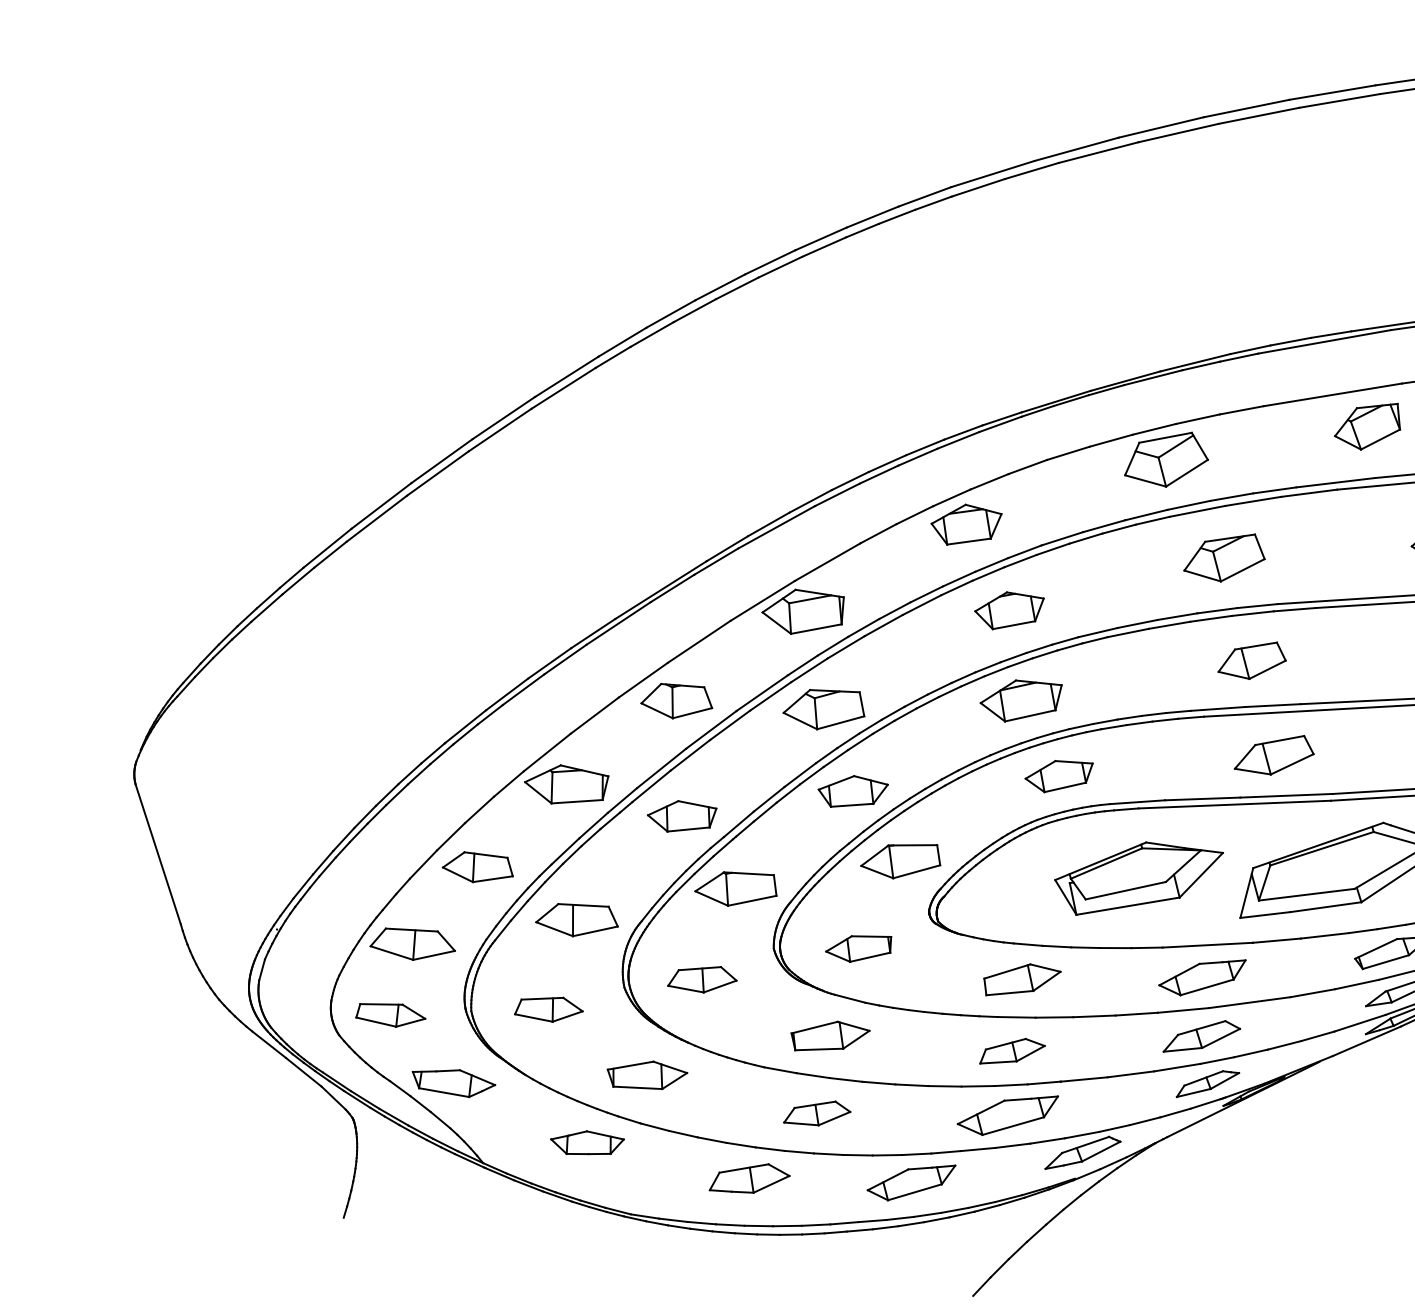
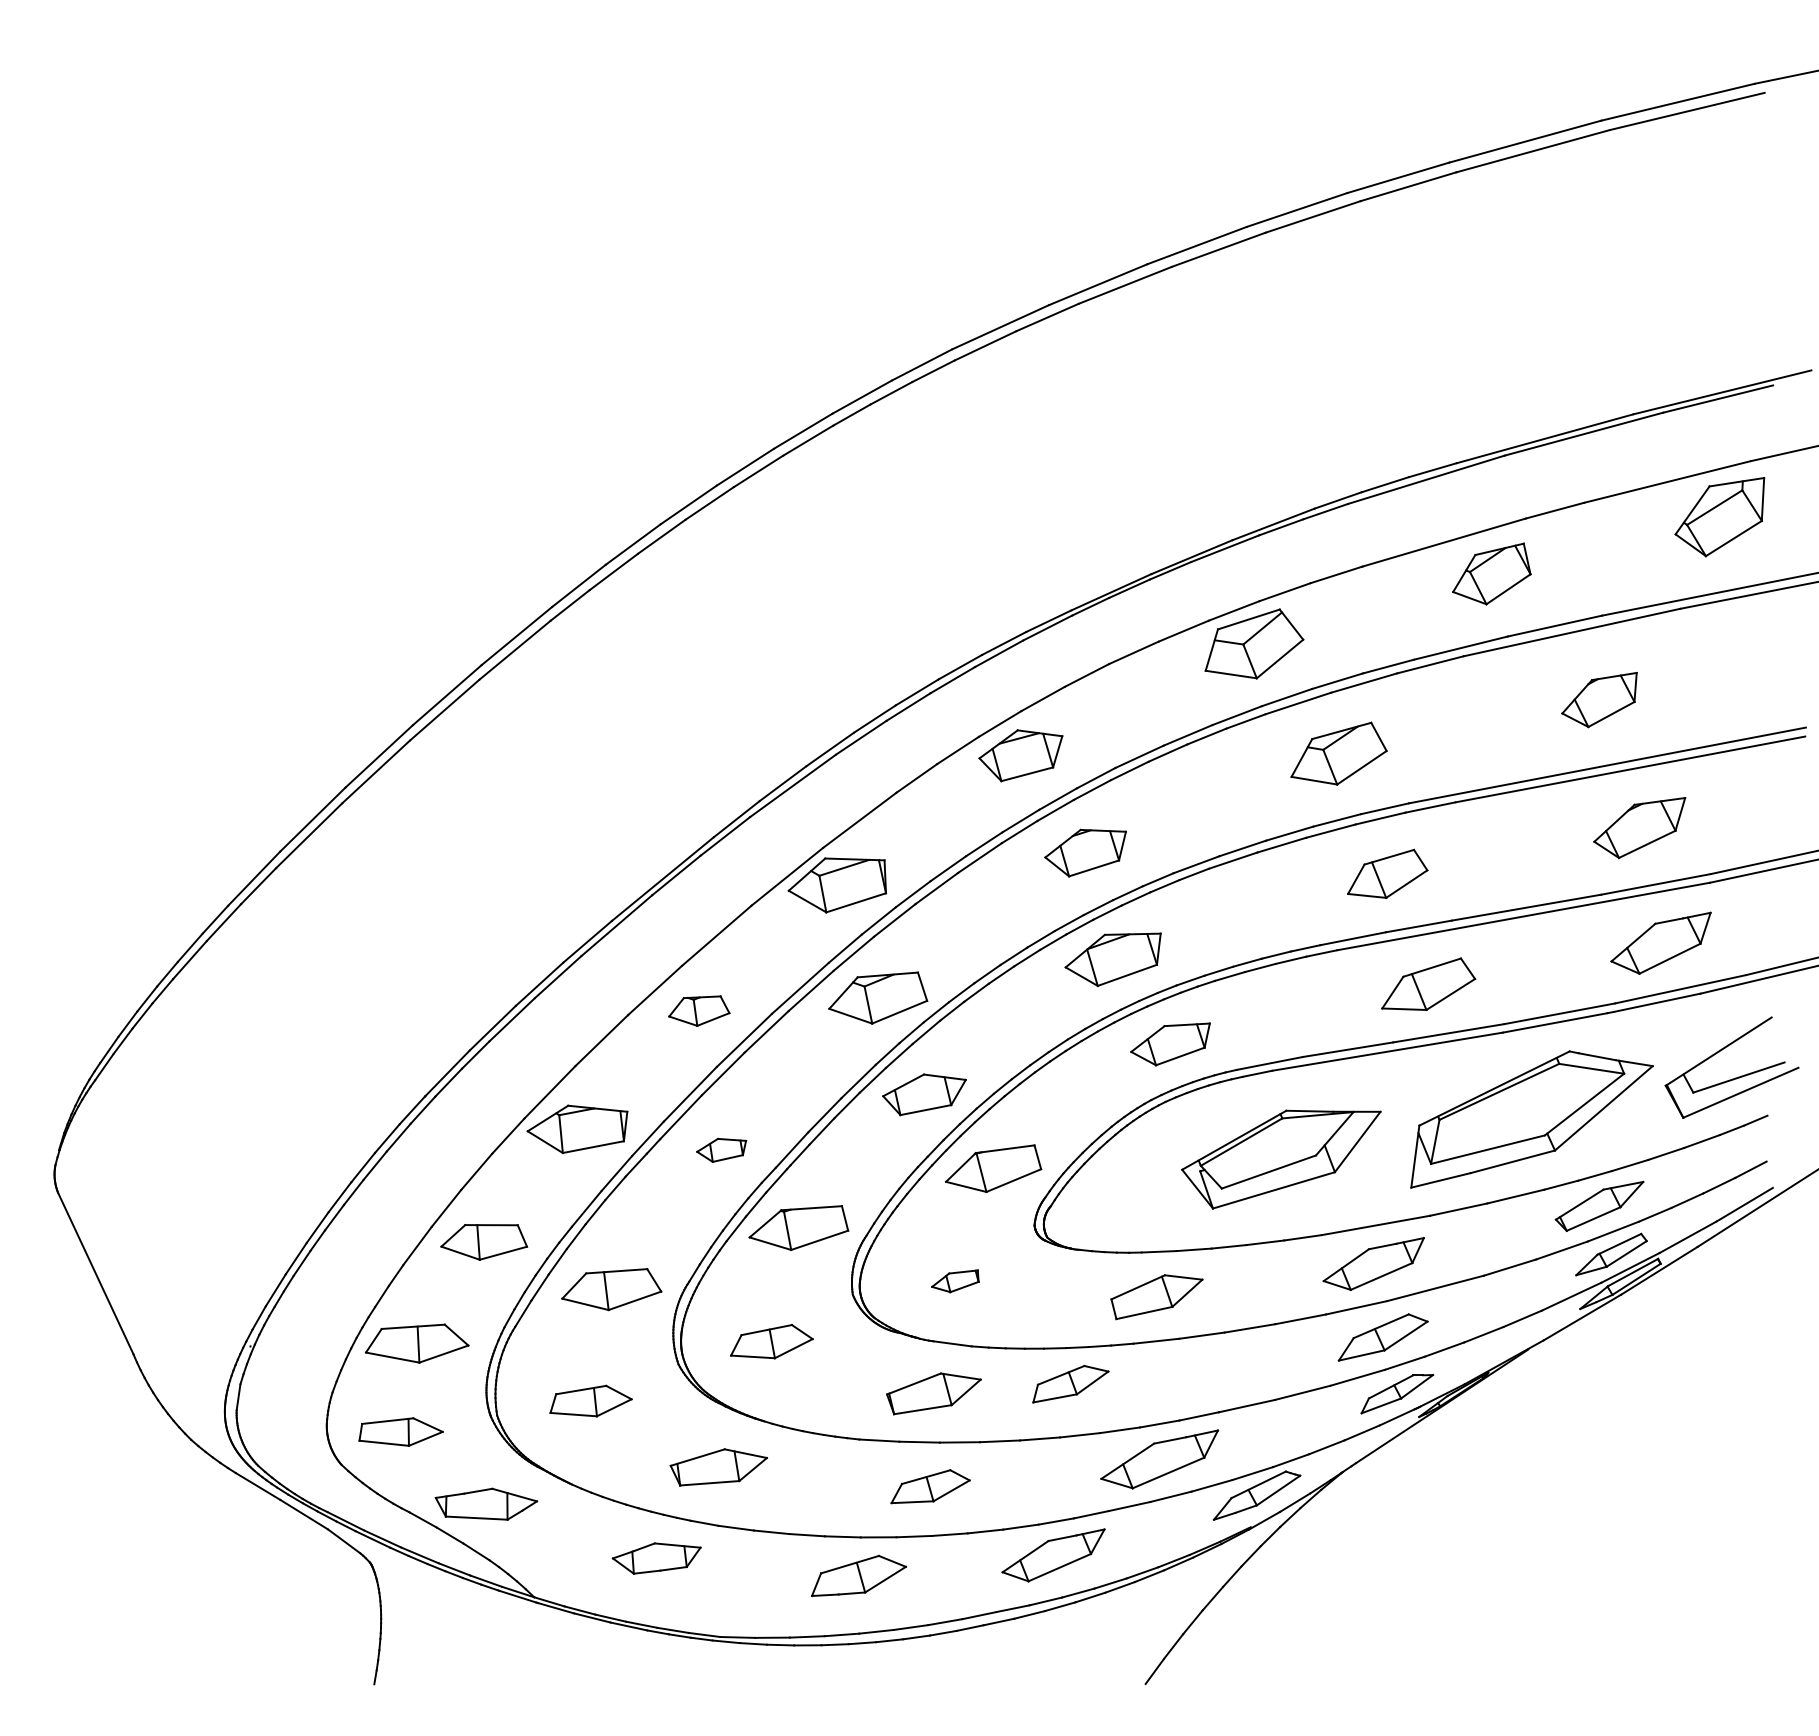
part: (677, 701) -> (699, 1011), size x0.7
part: (681, 817) -> (721, 1150), size x0.6
part: (858, 948) -> (955, 1281), size x0.6
part: (1012, 1051) -> (1070, 1383), moved

